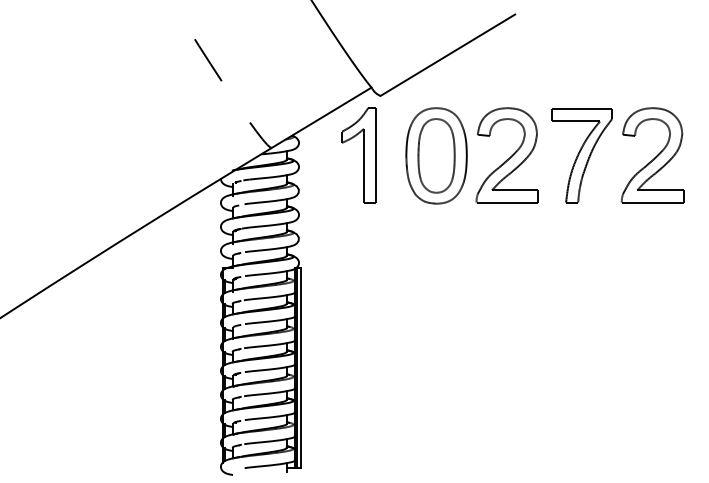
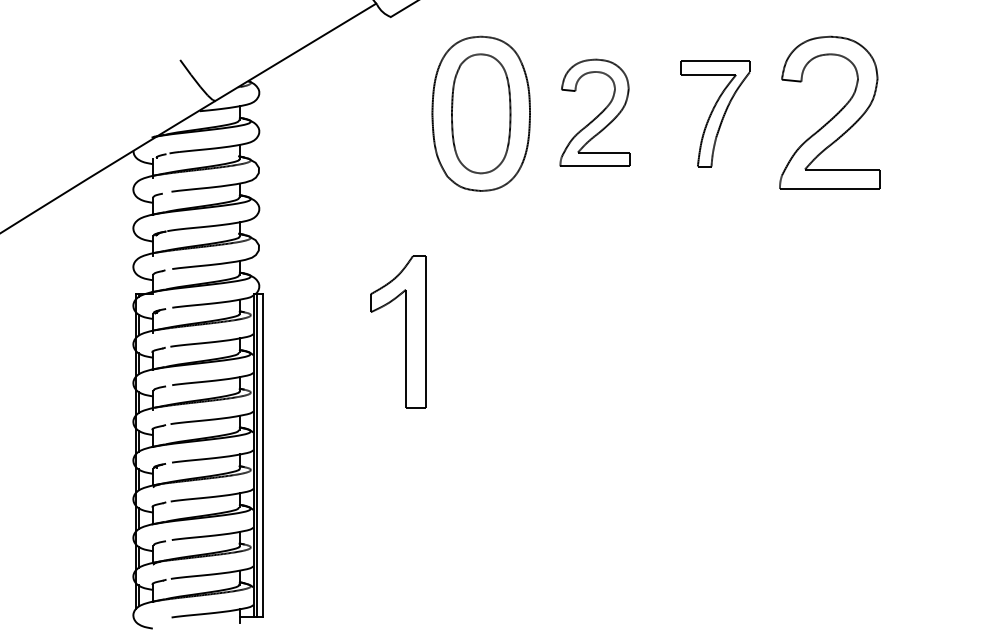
part: (358, 155) -> (397, 332), moved
part: (506, 155) -> (594, 113), size x0.7
part: (581, 155) -> (715, 113), size x0.7

